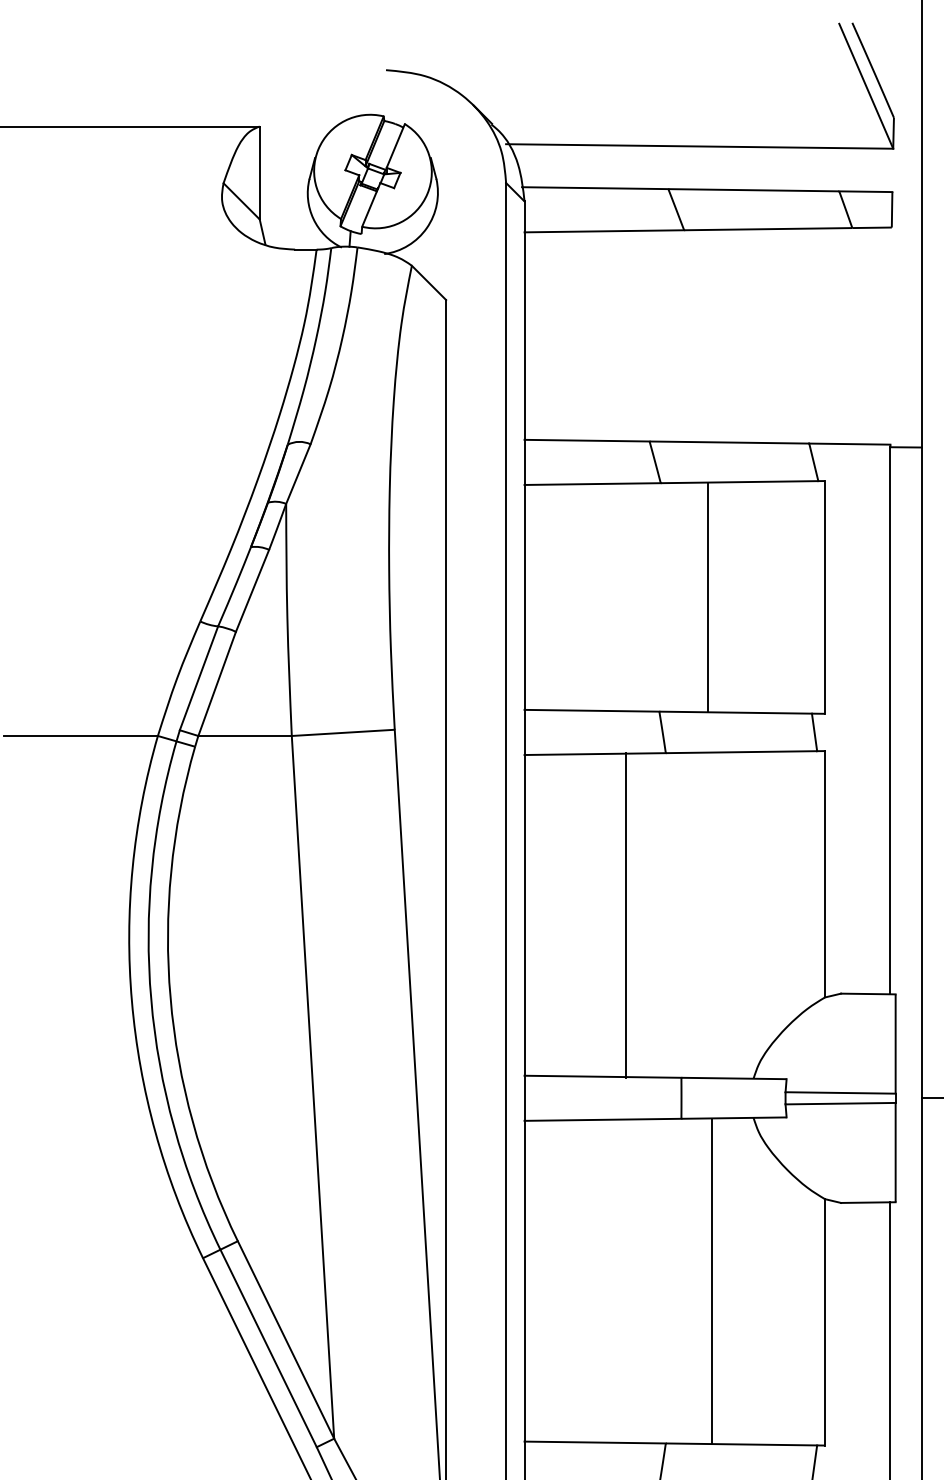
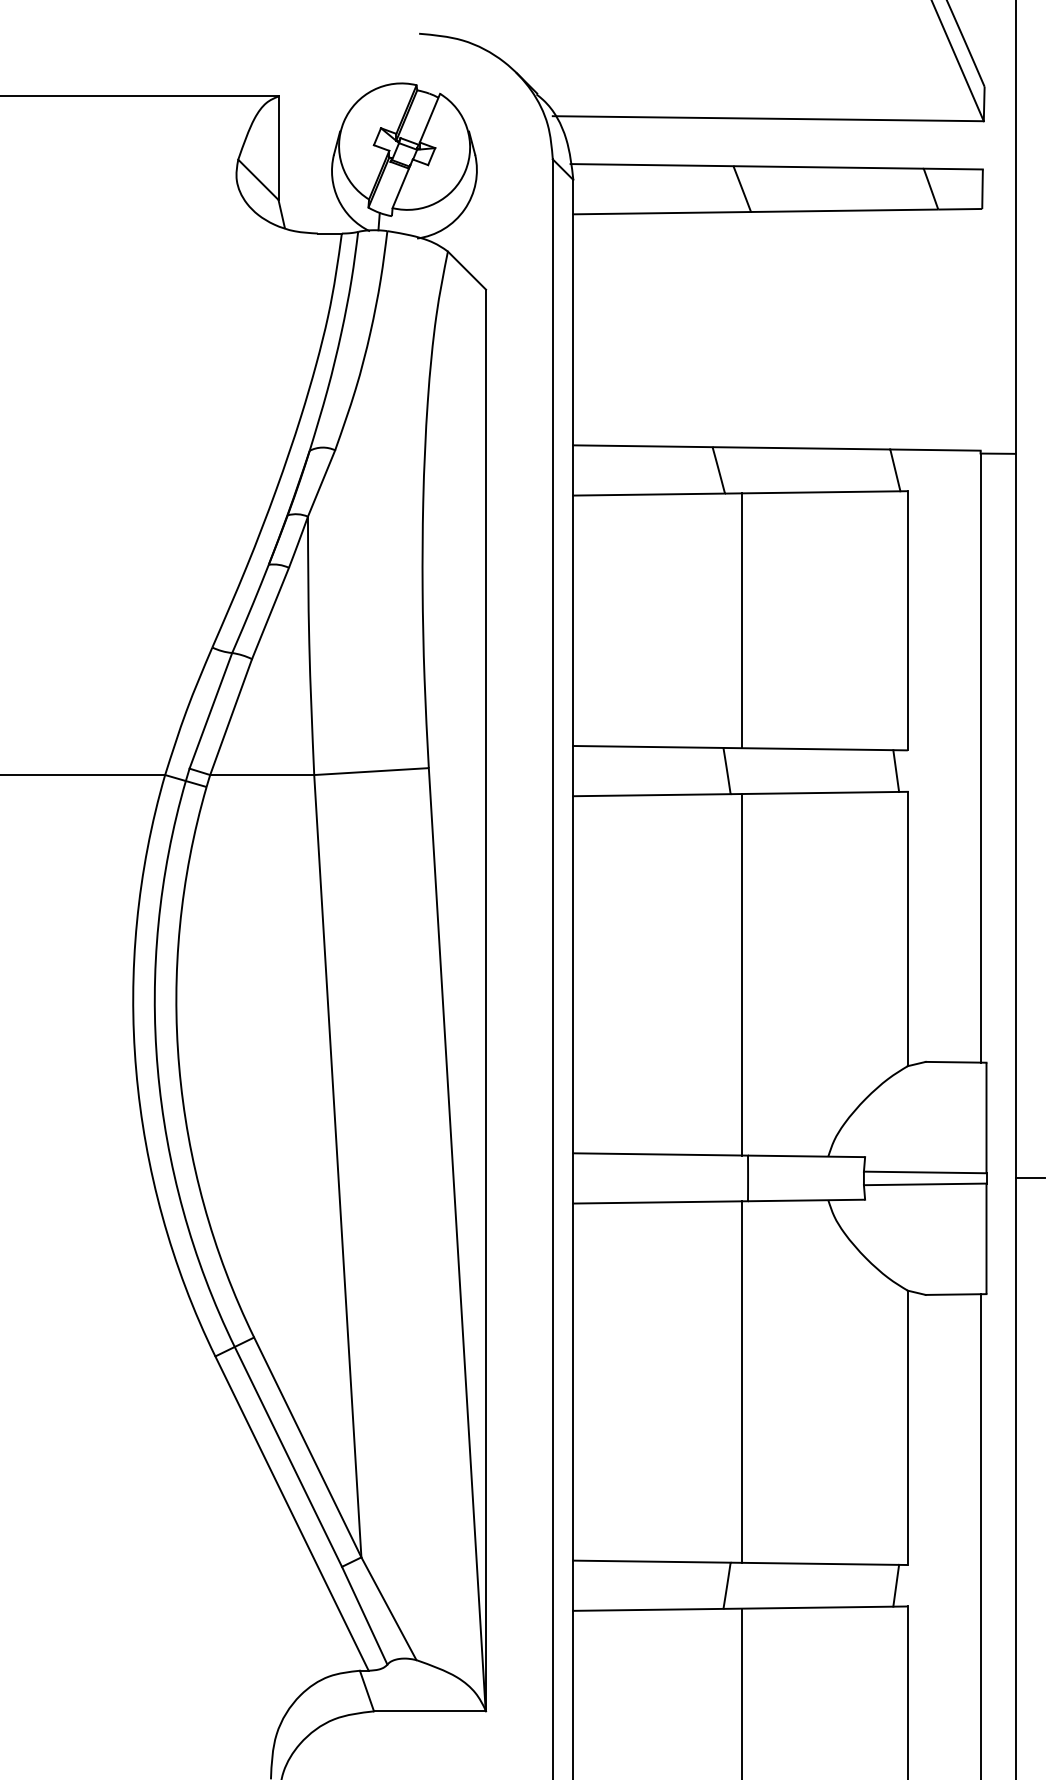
line: (707, 597) -> (742, 620), moved
line: (626, 915) -> (742, 974), moved
line: (712, 1280) -> (742, 1381), moved

